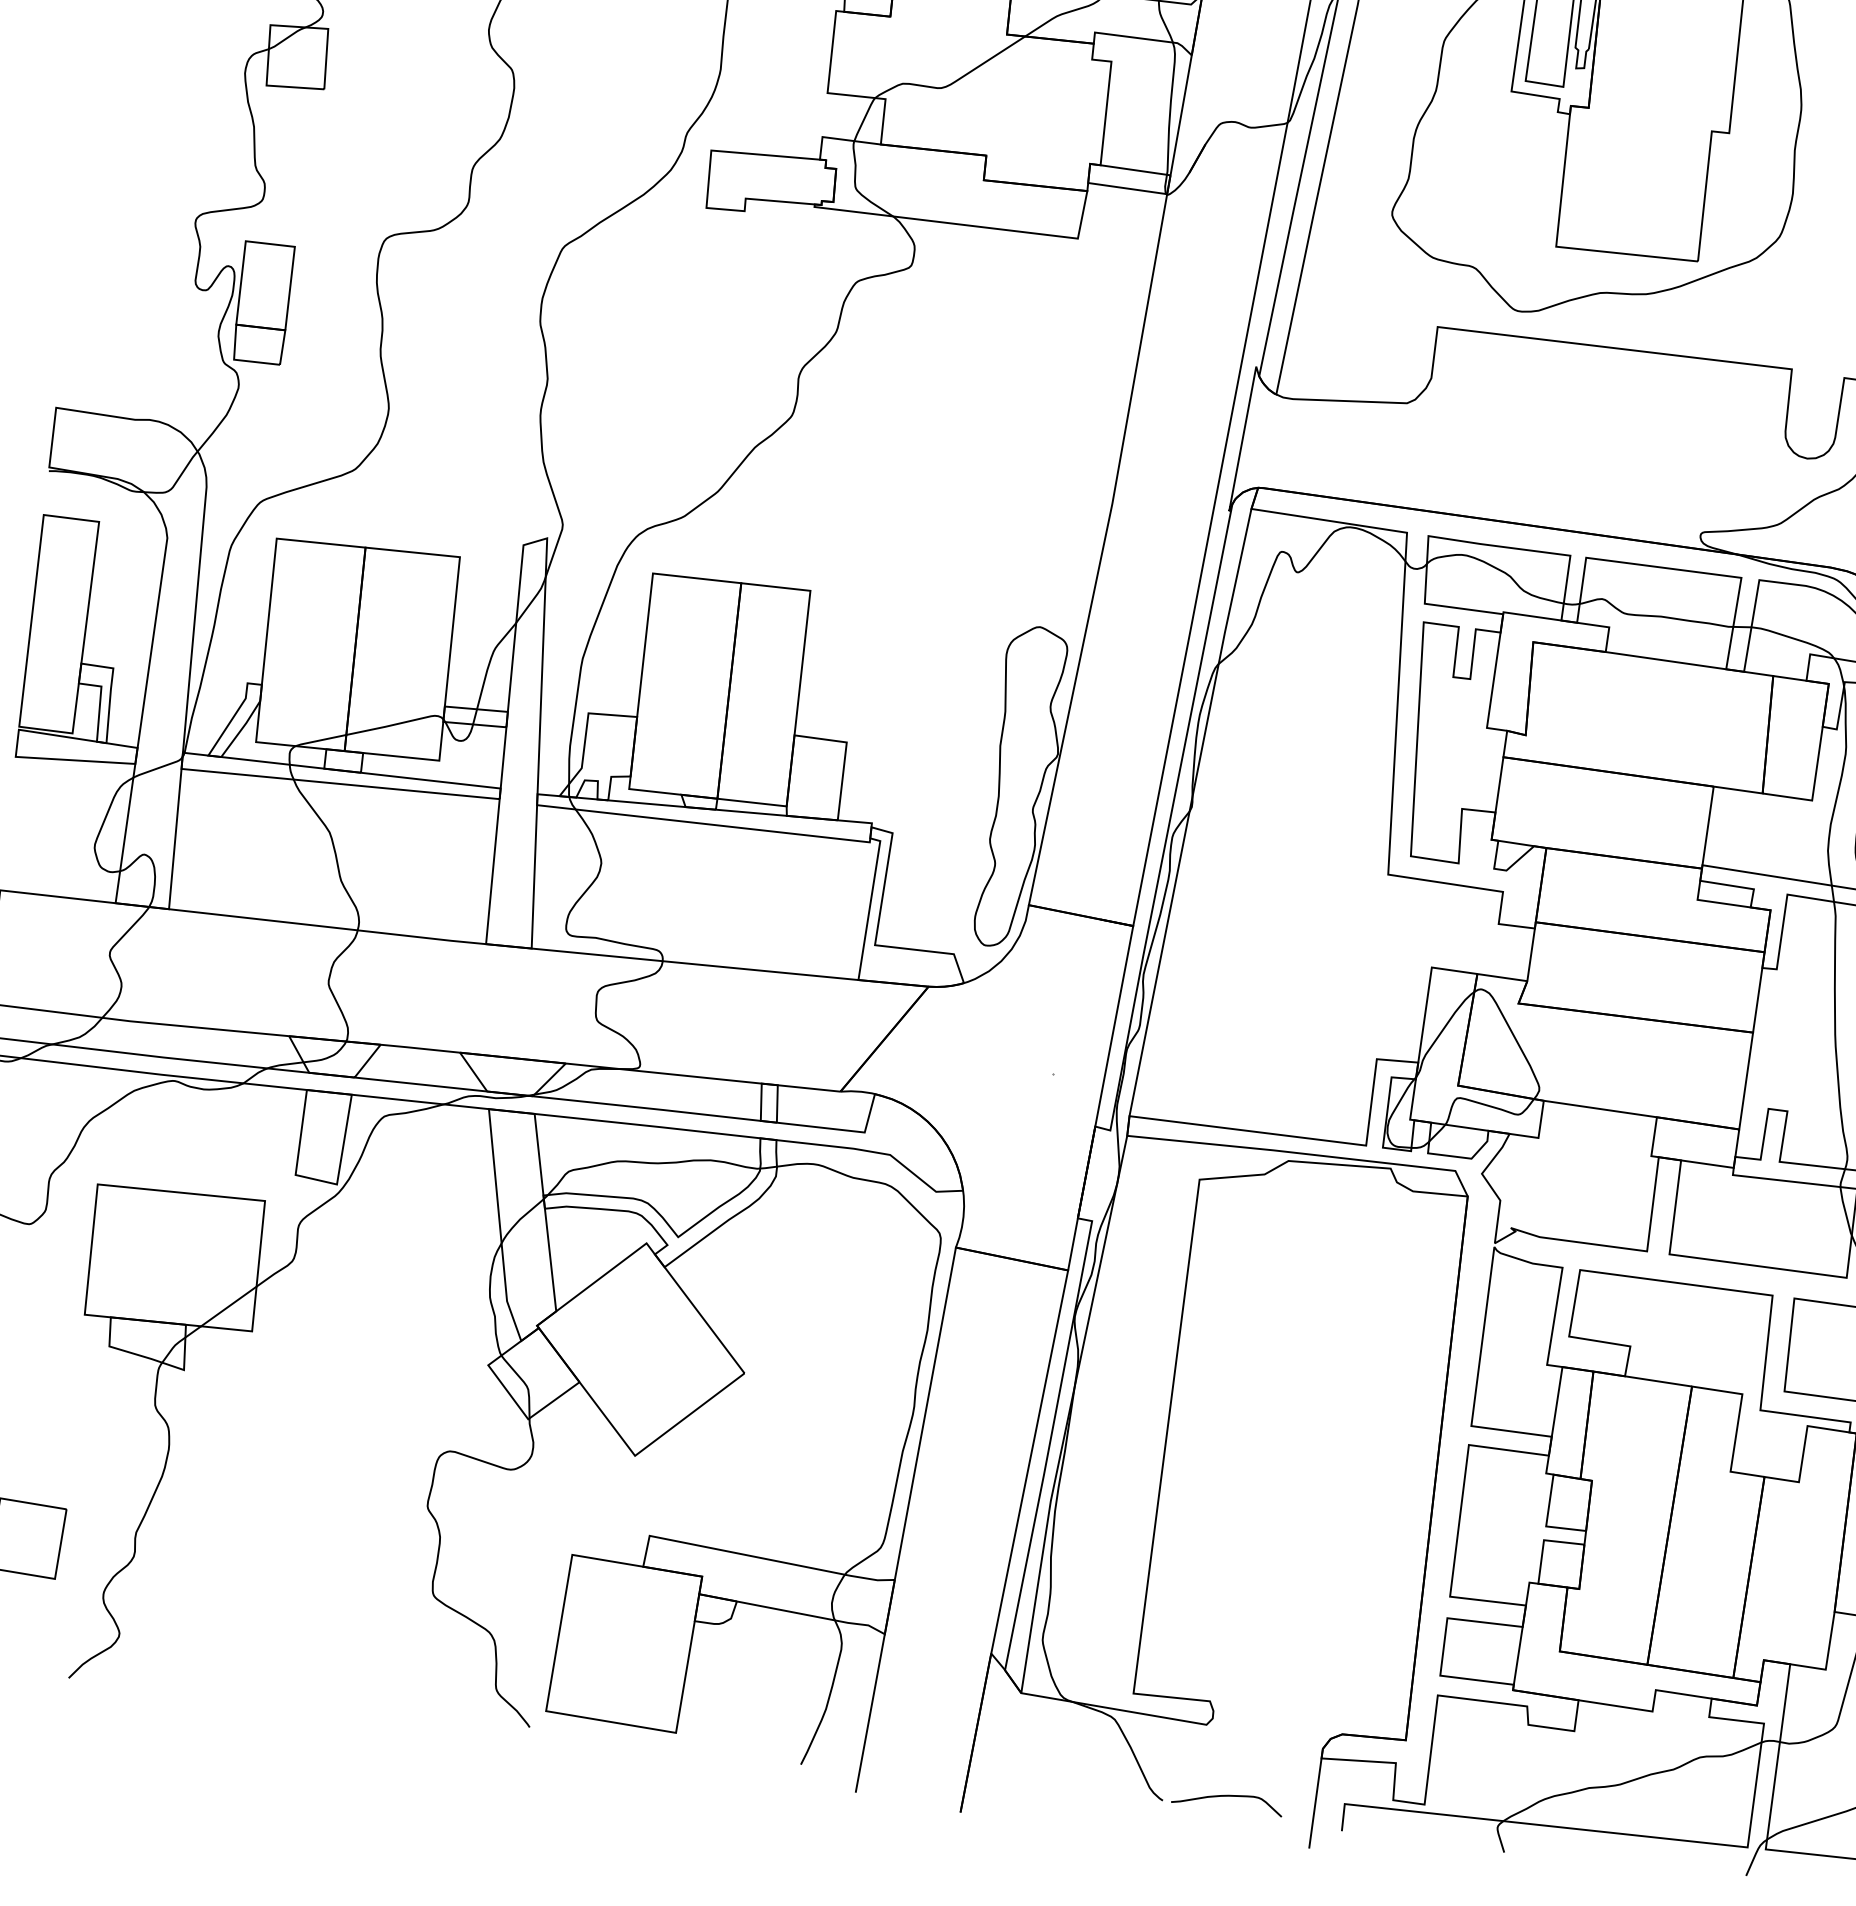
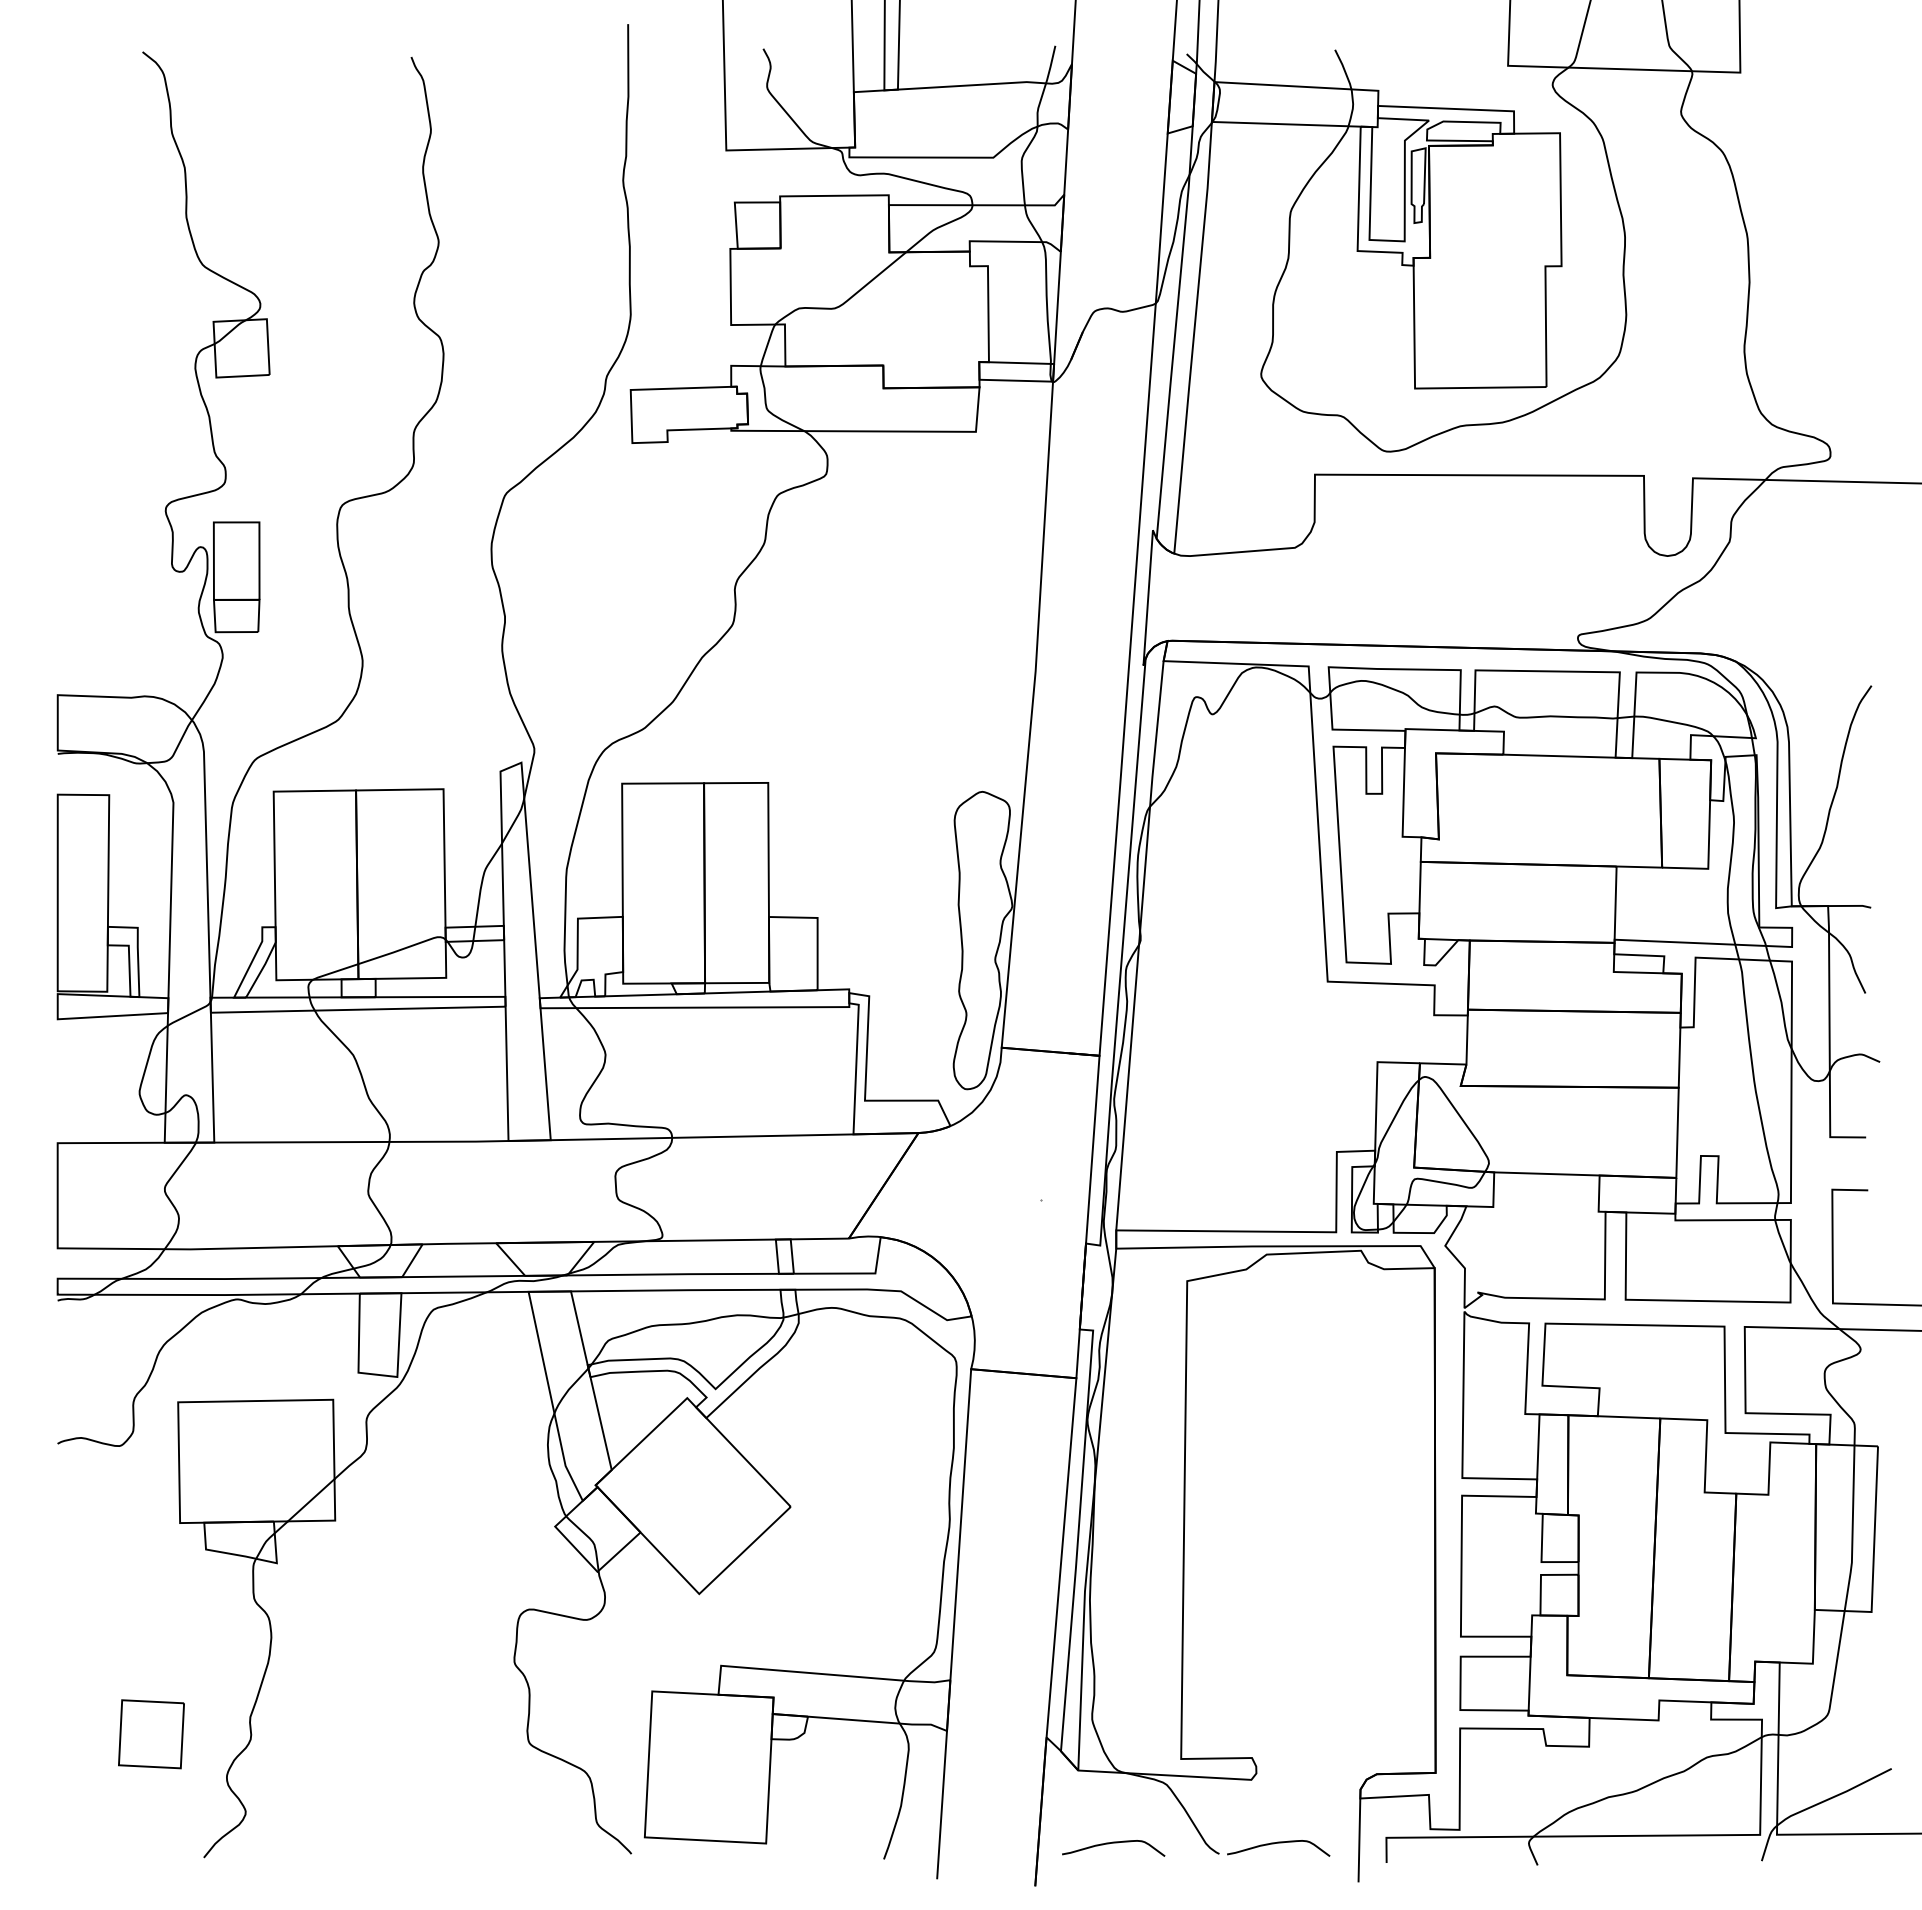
curve: (1050, 1776) -> (1113, 1843), added

